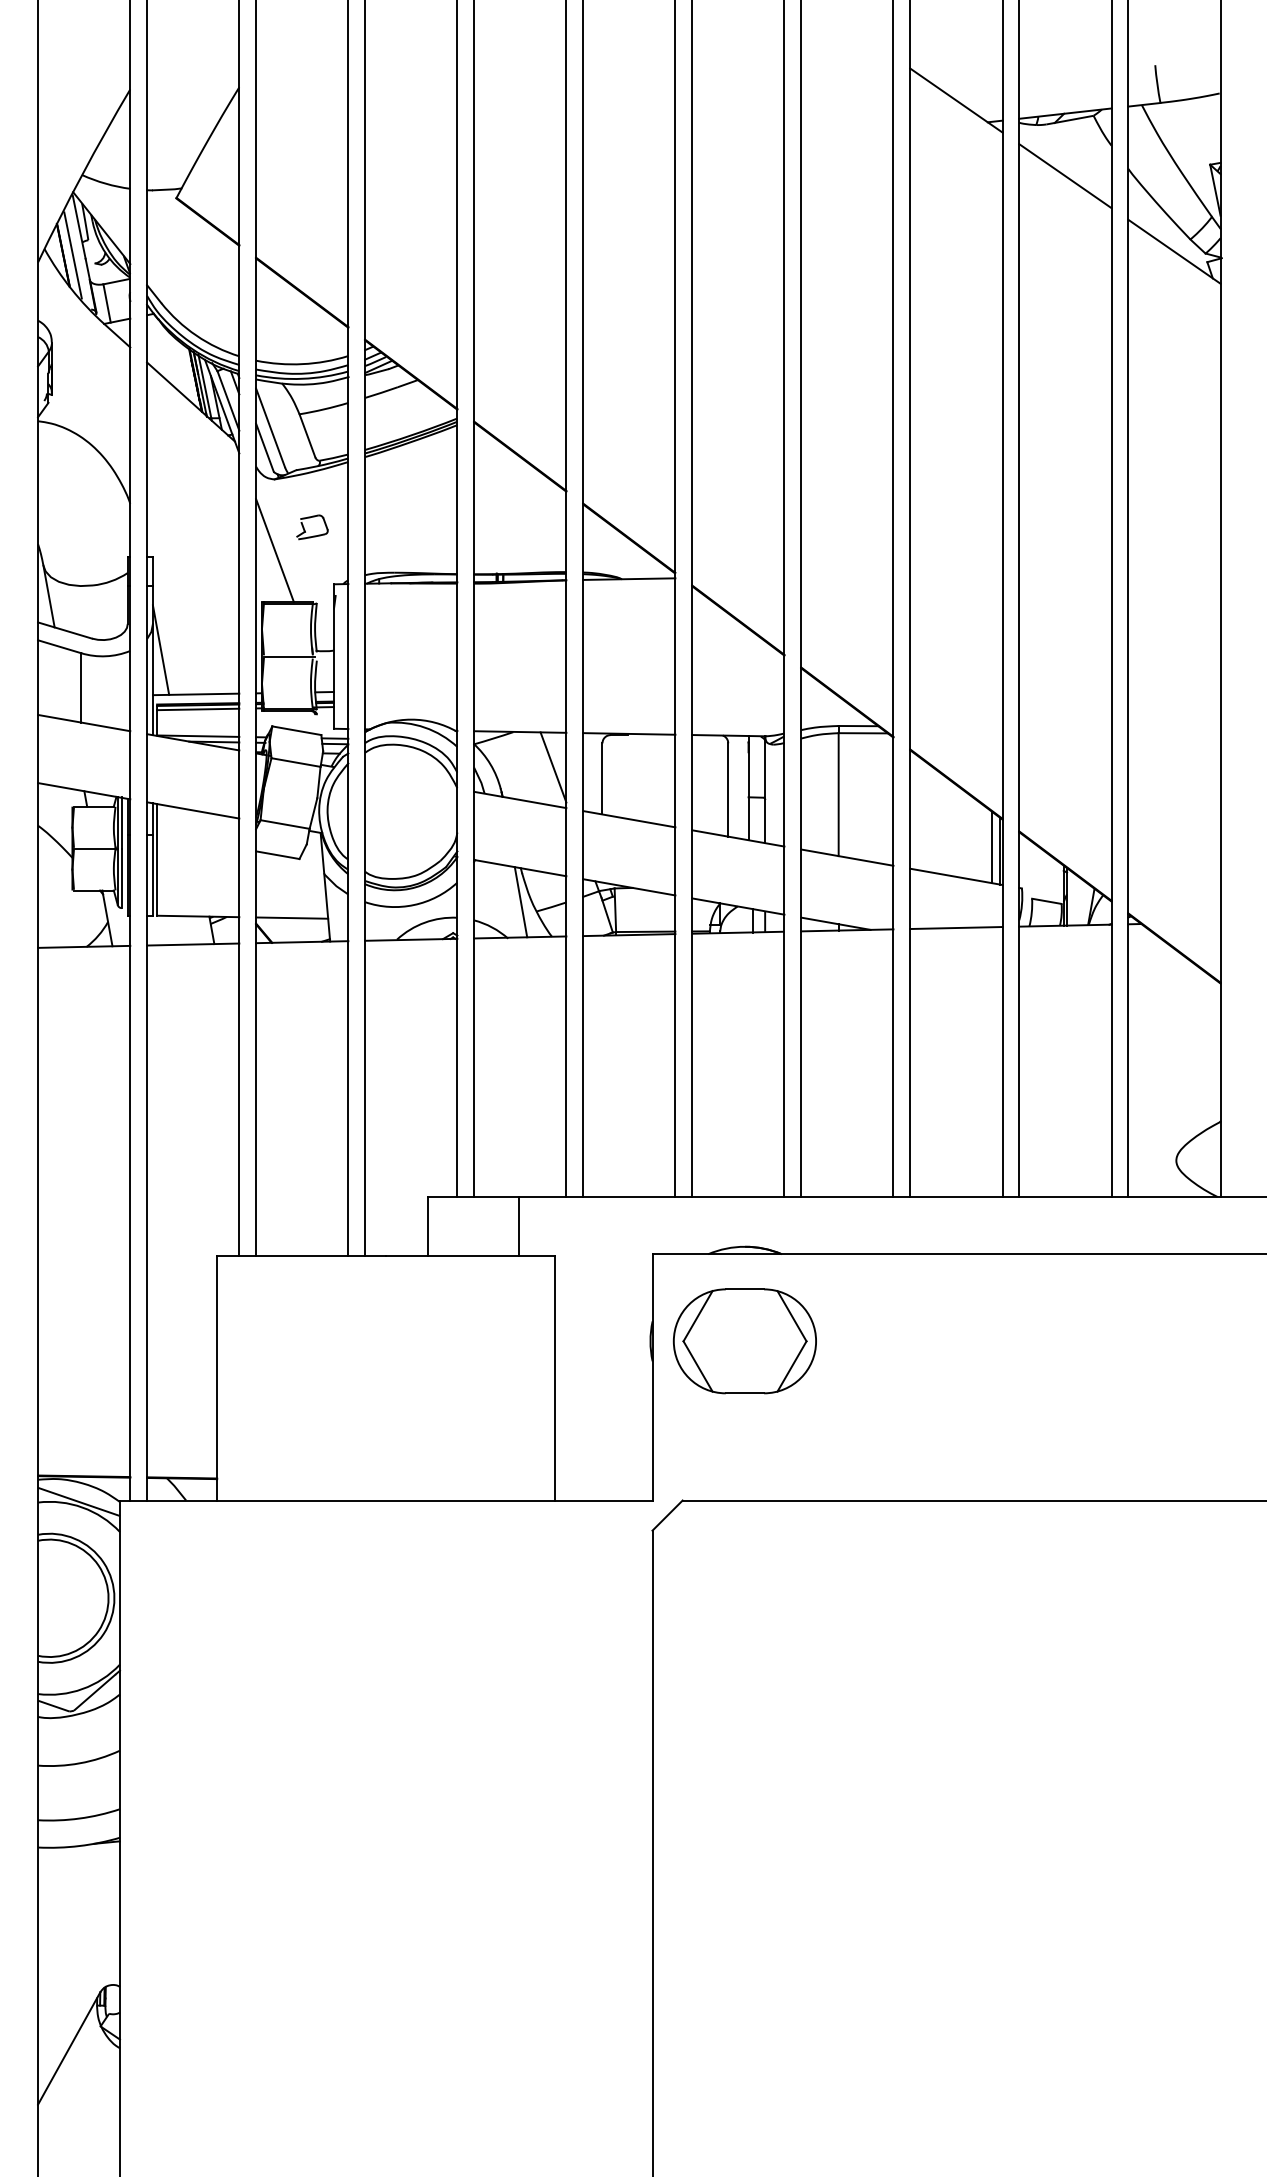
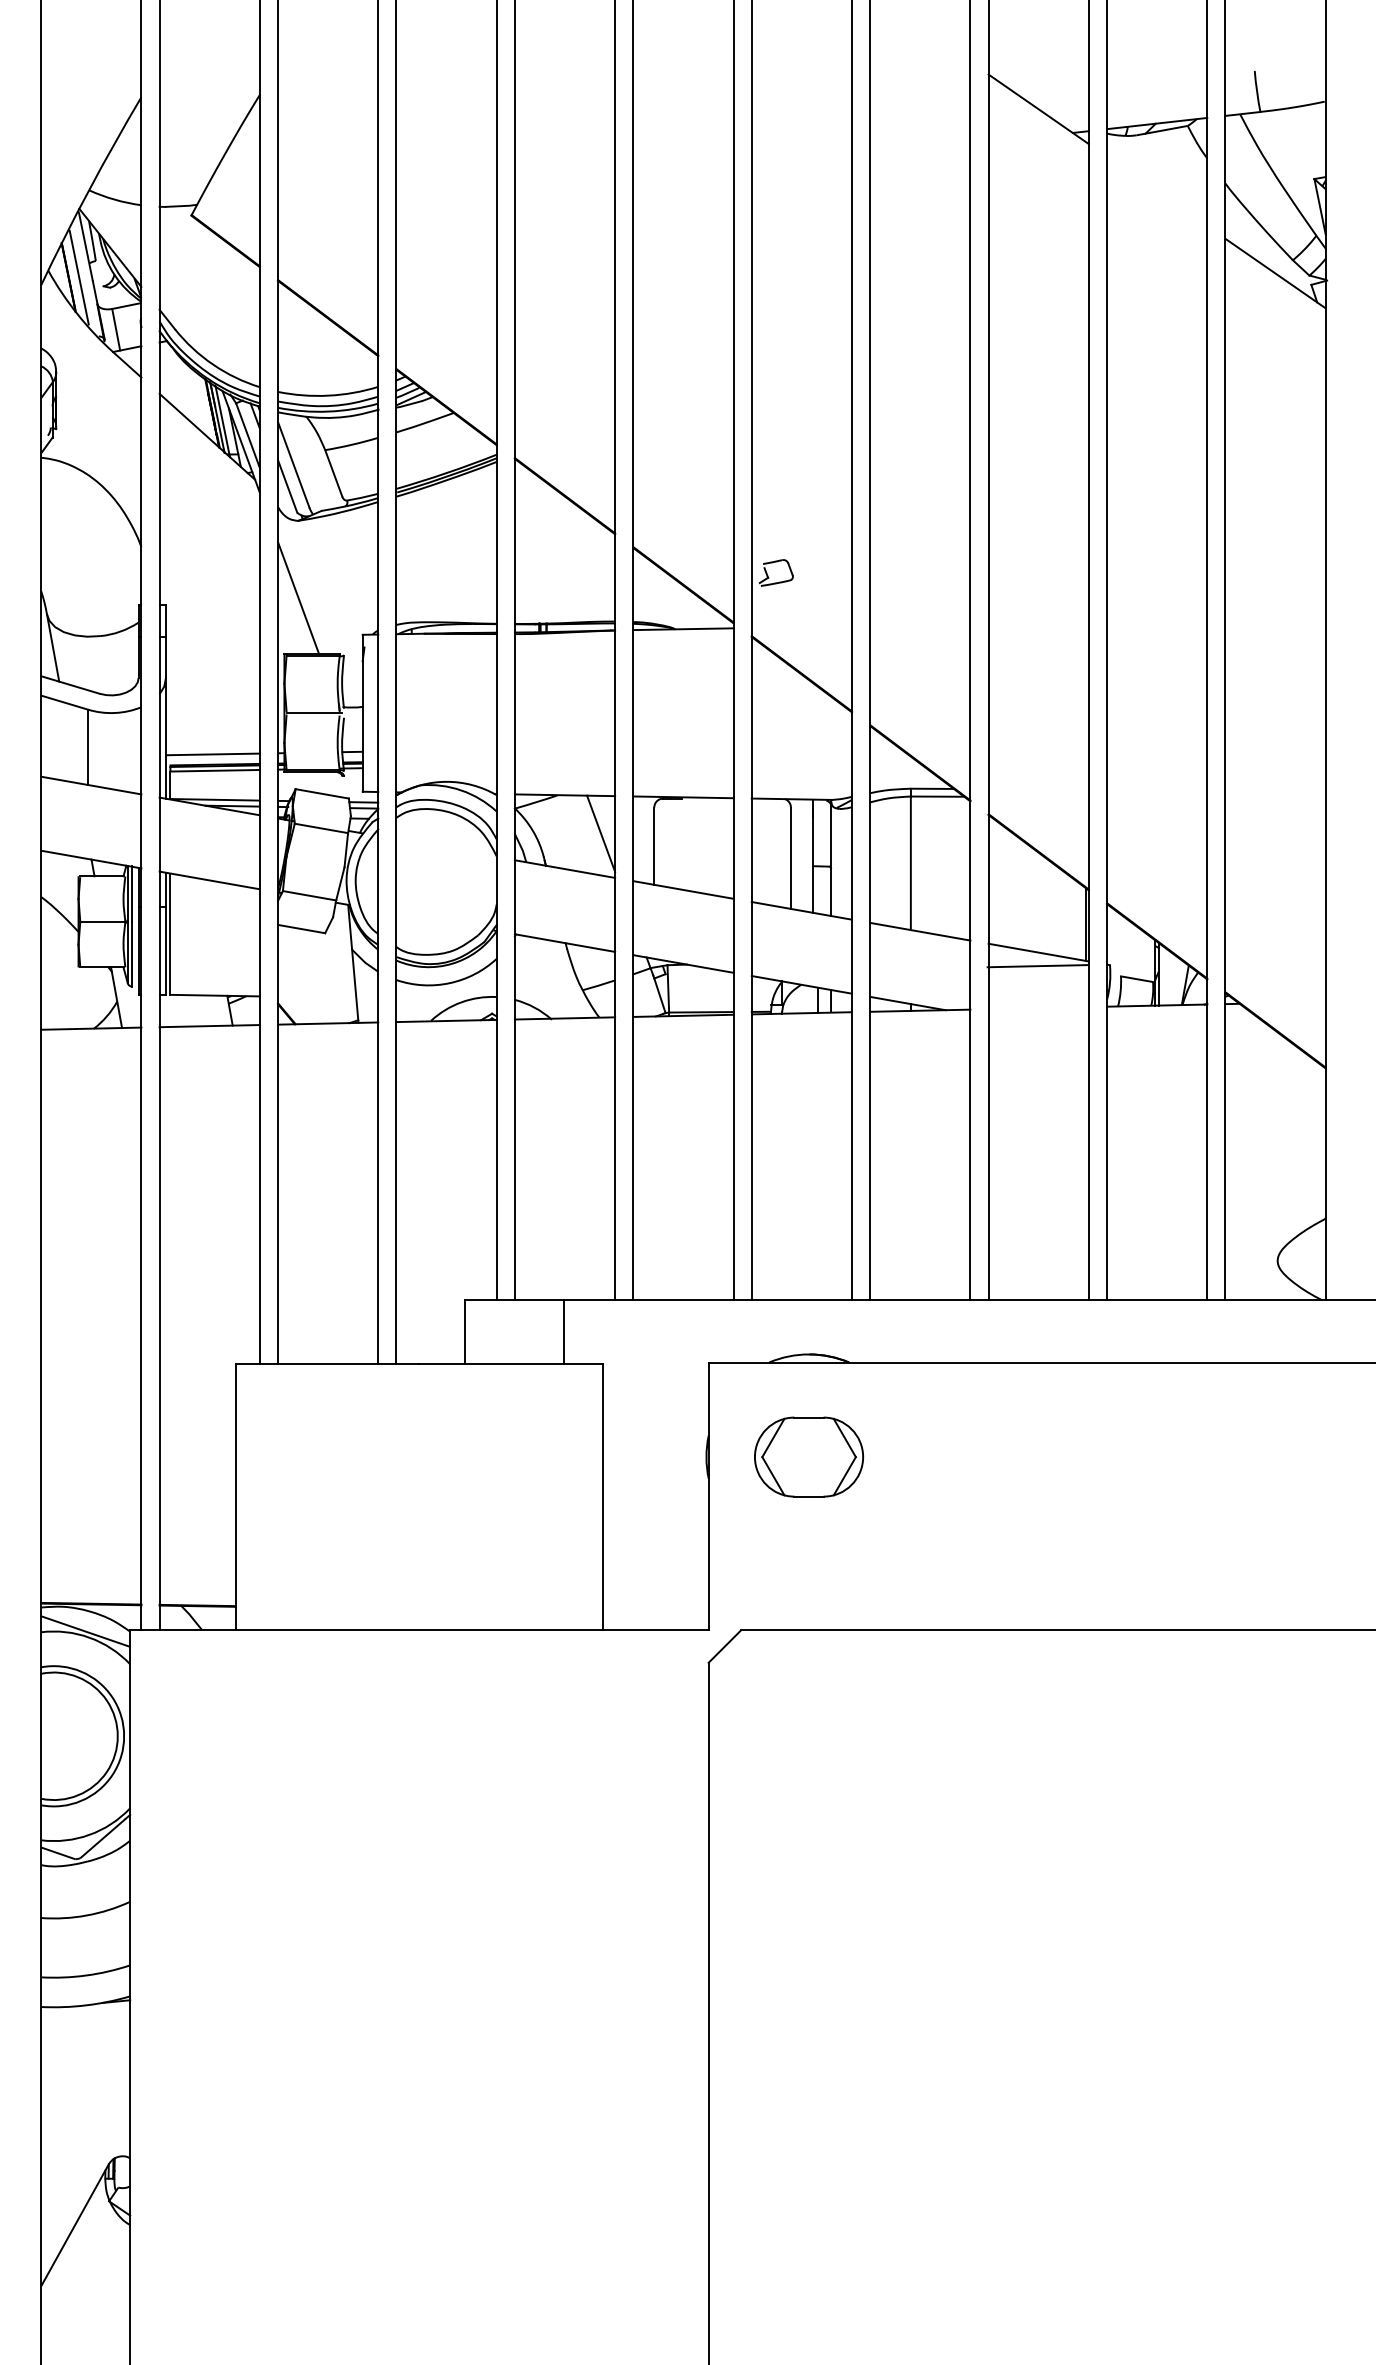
line: (1065, 176) -> (1157, 191), removed
part: (305, 529) -> (768, 575), moved
line: (160, 649) -> (174, 705), removed
line: (992, 847) -> (1077, 920), removed
line: (520, 902) -> (565, 980), removed
line: (292, 918) -> (317, 997), removed
line: (956, 928) -> (1037, 966), moved
part: (744, 1340) -> (808, 1456), size x0.7

